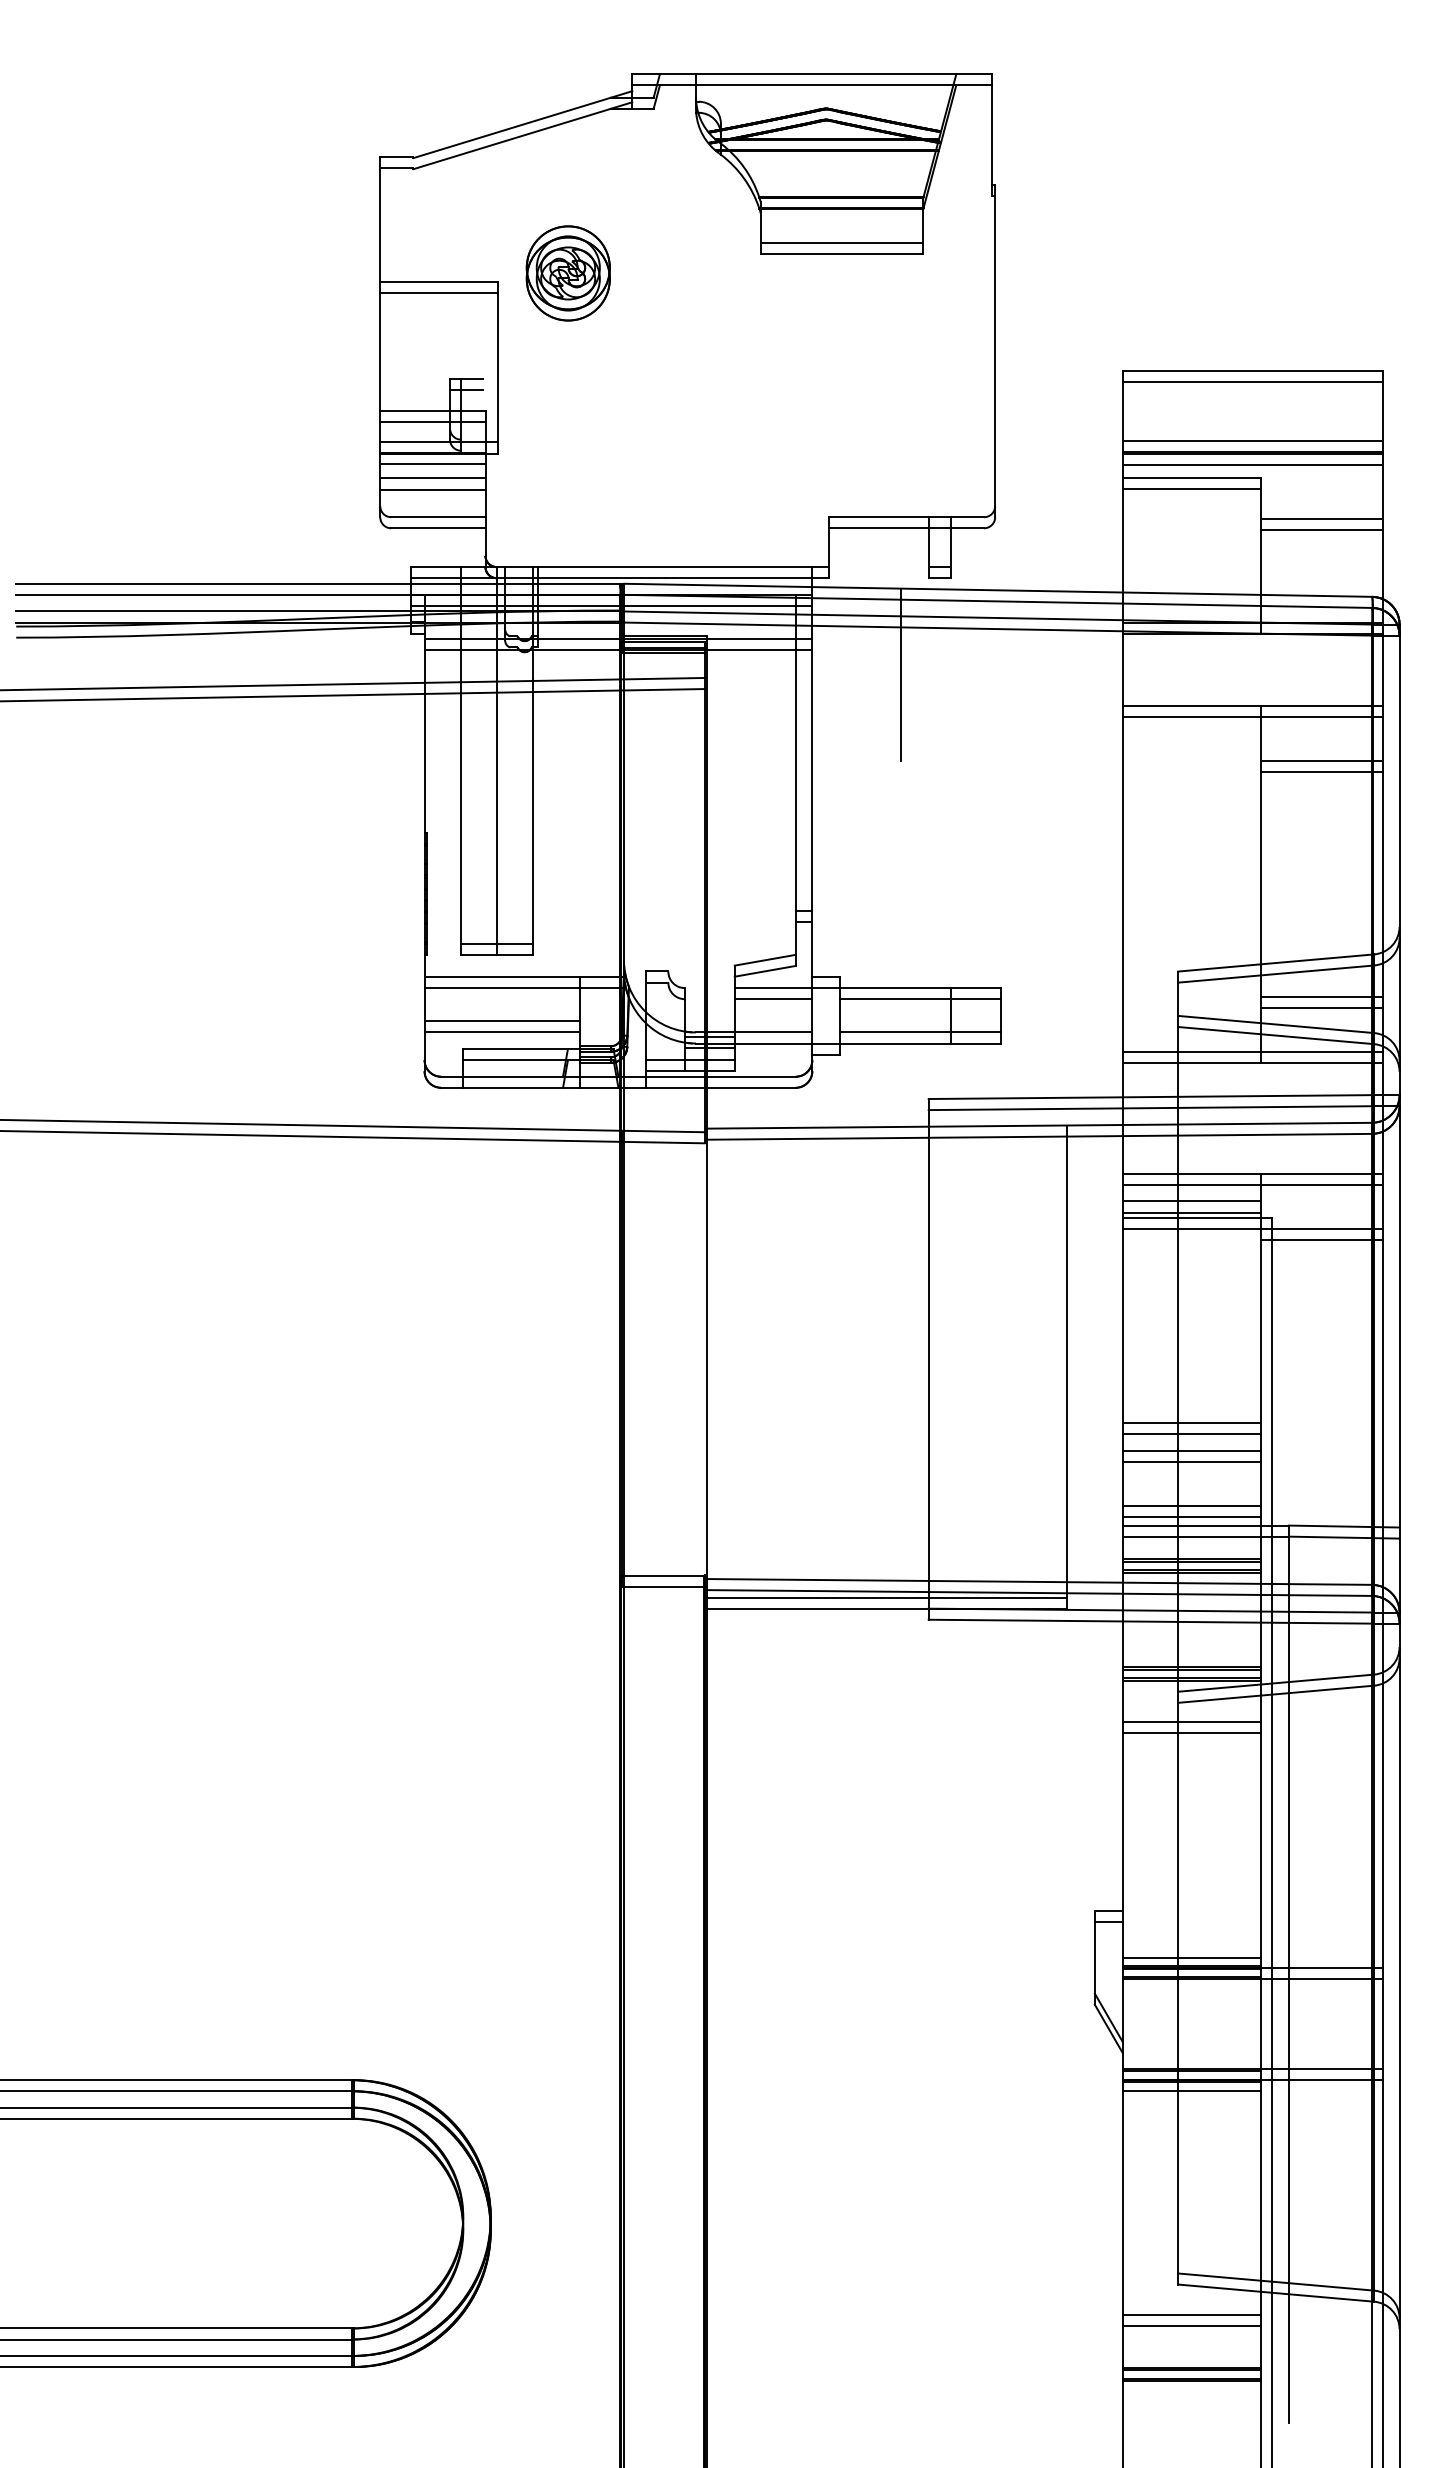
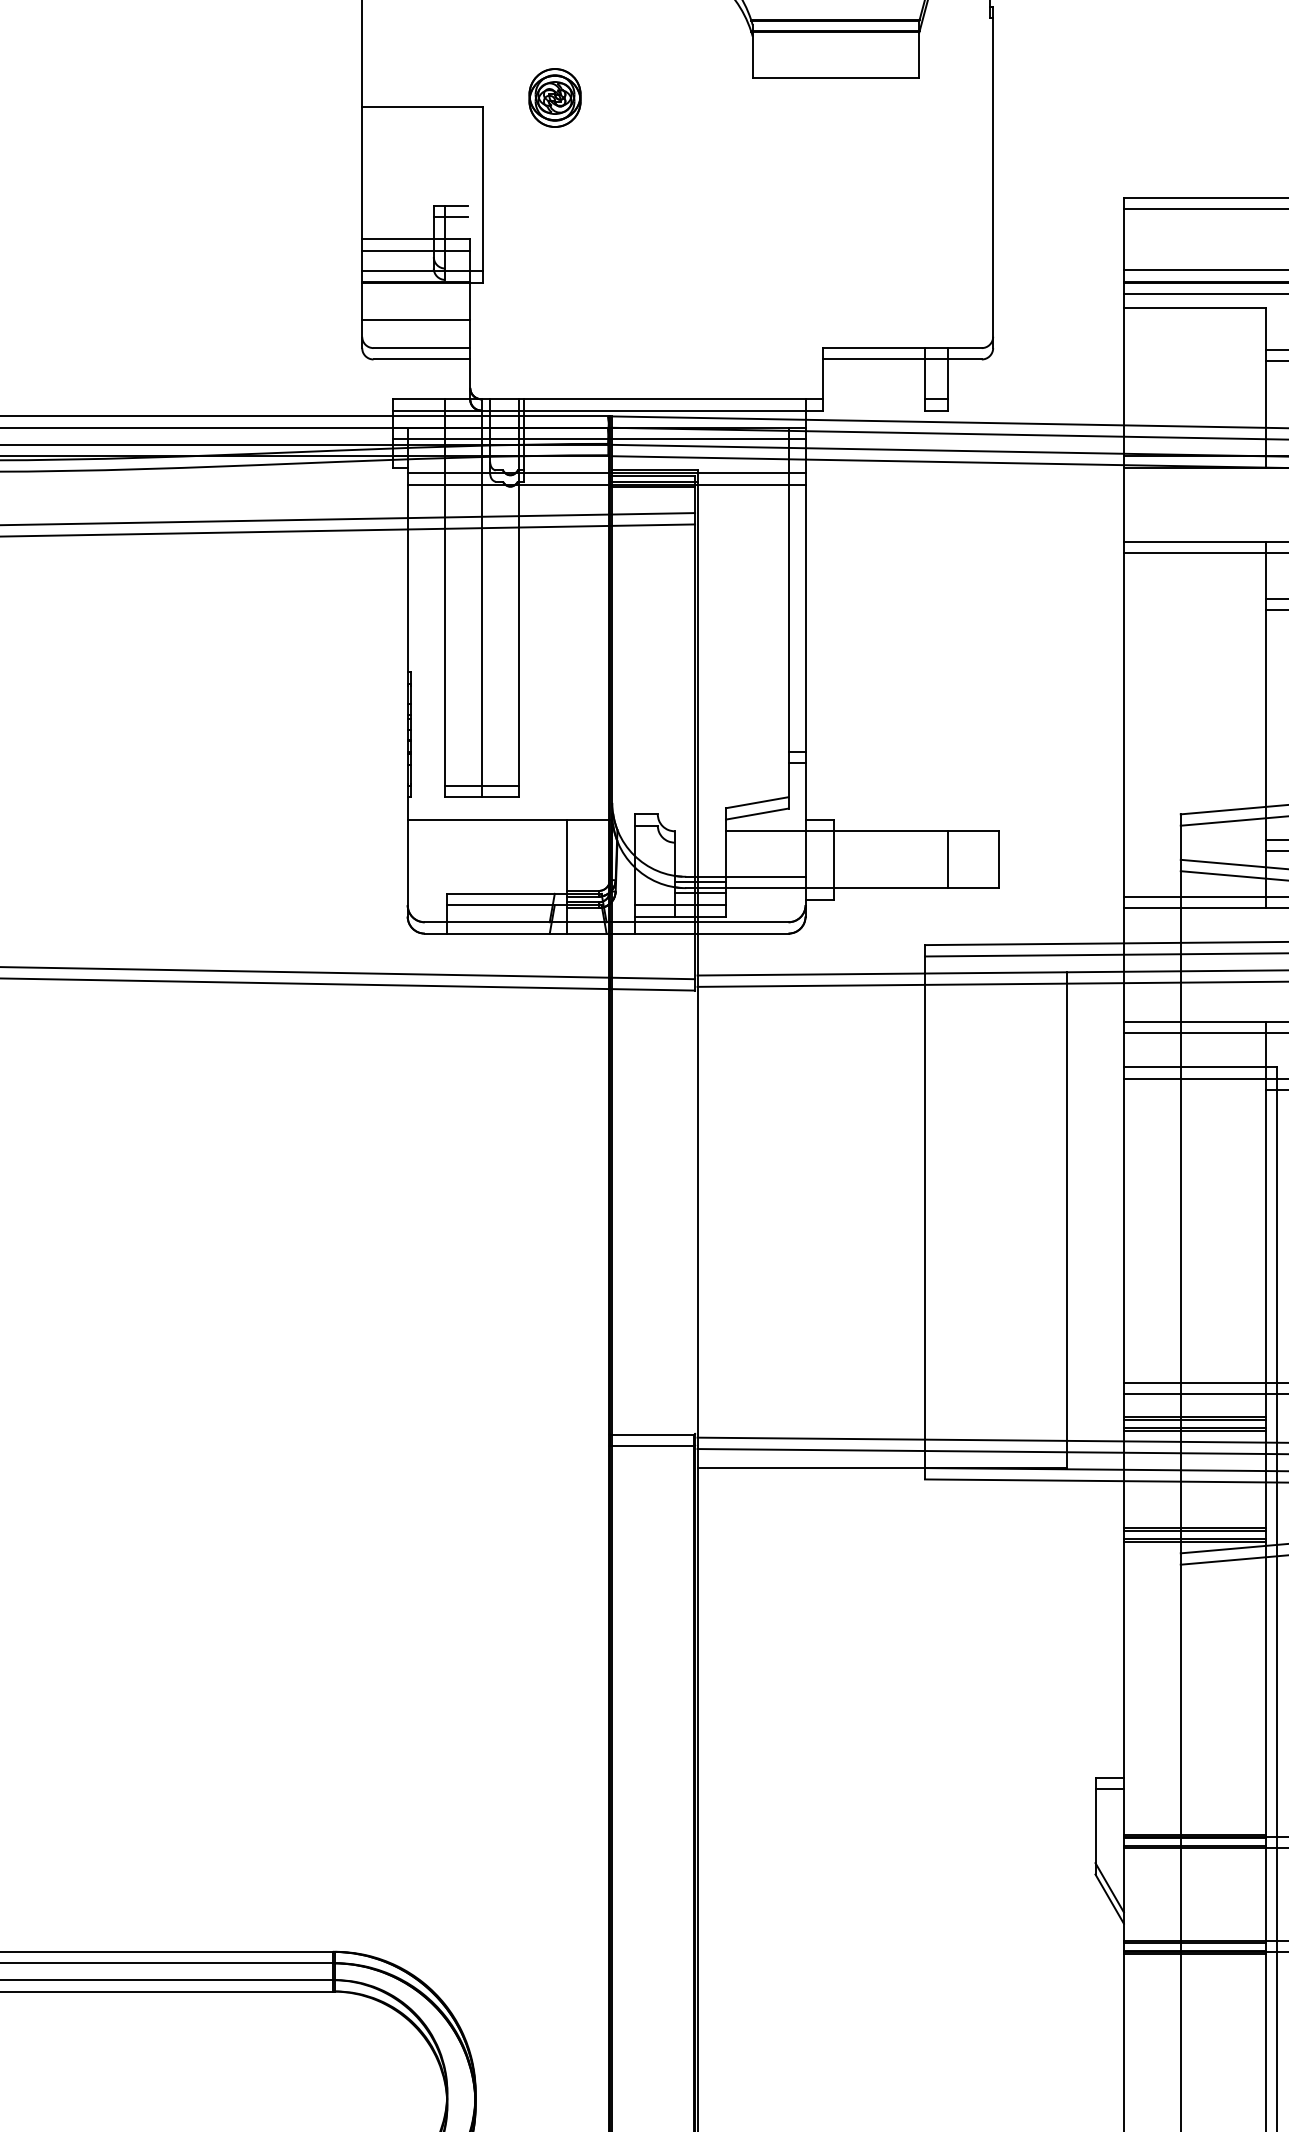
line: (841, 243) -> (835, 67), removed
part: (567, 273) -> (554, 98), size x0.6
line: (438, 292) -> (421, 117), removed
line: (432, 464) -> (415, 294), removed
line: (432, 478) -> (415, 308), removed
line: (1191, 488) -> (1194, 318), removed
line: (900, 674) -> (896, 509), removed
line: (523, 988) -> (509, 831), removed
line: (773, 999) -> (765, 842), removed
line: (920, 999) -> (916, 842), removed
line: (501, 1021) -> (486, 865), removed
line: (501, 1032) -> (486, 876), removed
line: (920, 1032) -> (916, 876), removed
line: (1191, 1201) -> (1194, 1050), removed
line: (1191, 1212) -> (1194, 1061), removed
line: (1191, 1423) -> (1194, 1278), removed
line: (1191, 1434) -> (1194, 1289), removed
line: (1191, 1450) -> (1194, 1305), removed
line: (1191, 1461) -> (1194, 1317), removed
line: (1191, 1506) -> (1194, 1363), removed
line: (1191, 1517) -> (1194, 1374), removed
line: (887, 1597) -> (882, 1456), removed
line: (1191, 1722) -> (1194, 1584), removed
line: (1191, 1733) -> (1194, 1596), removed
line: (1191, 1957) -> (1194, 1826), removed
line: (1191, 2090) -> (1194, 1962), removed

